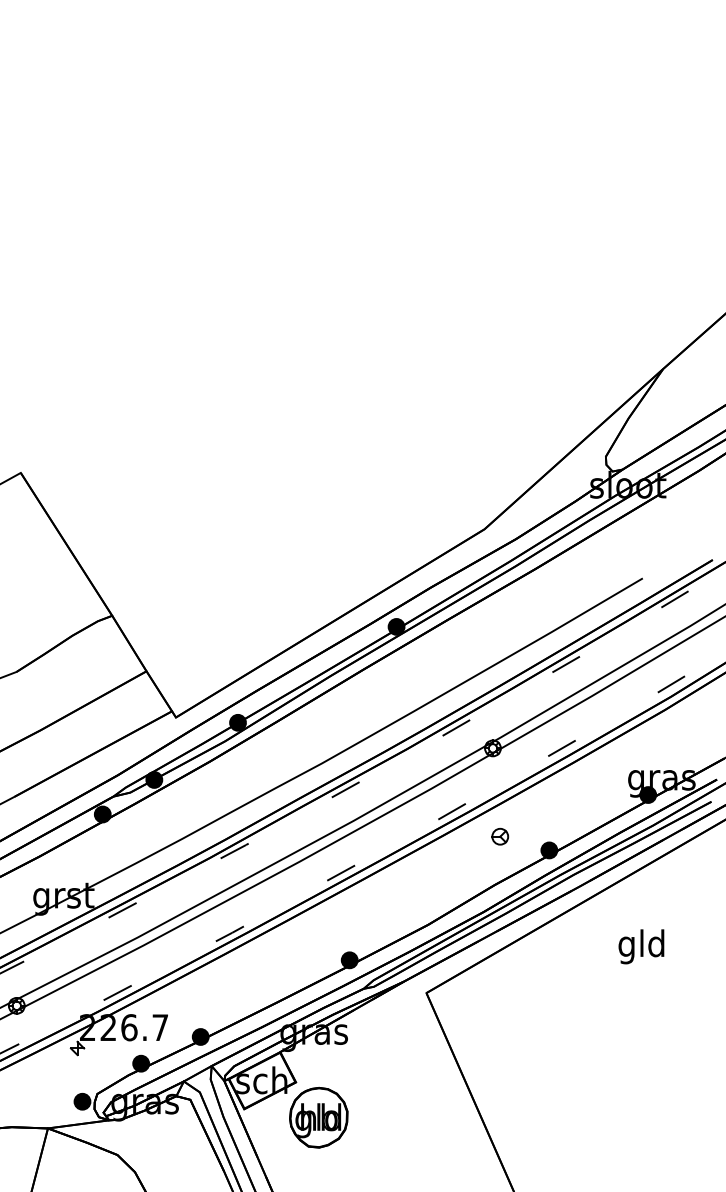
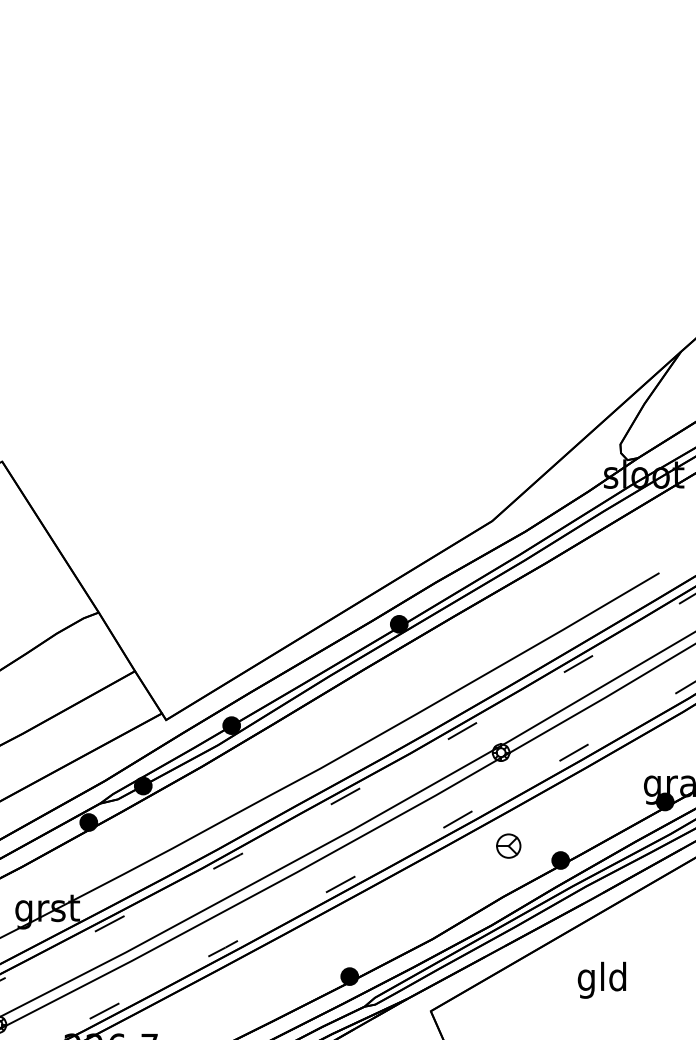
part: (500, 836) -> (509, 845), size x1.4
text: (641, 946) -> (602, 979), moved

